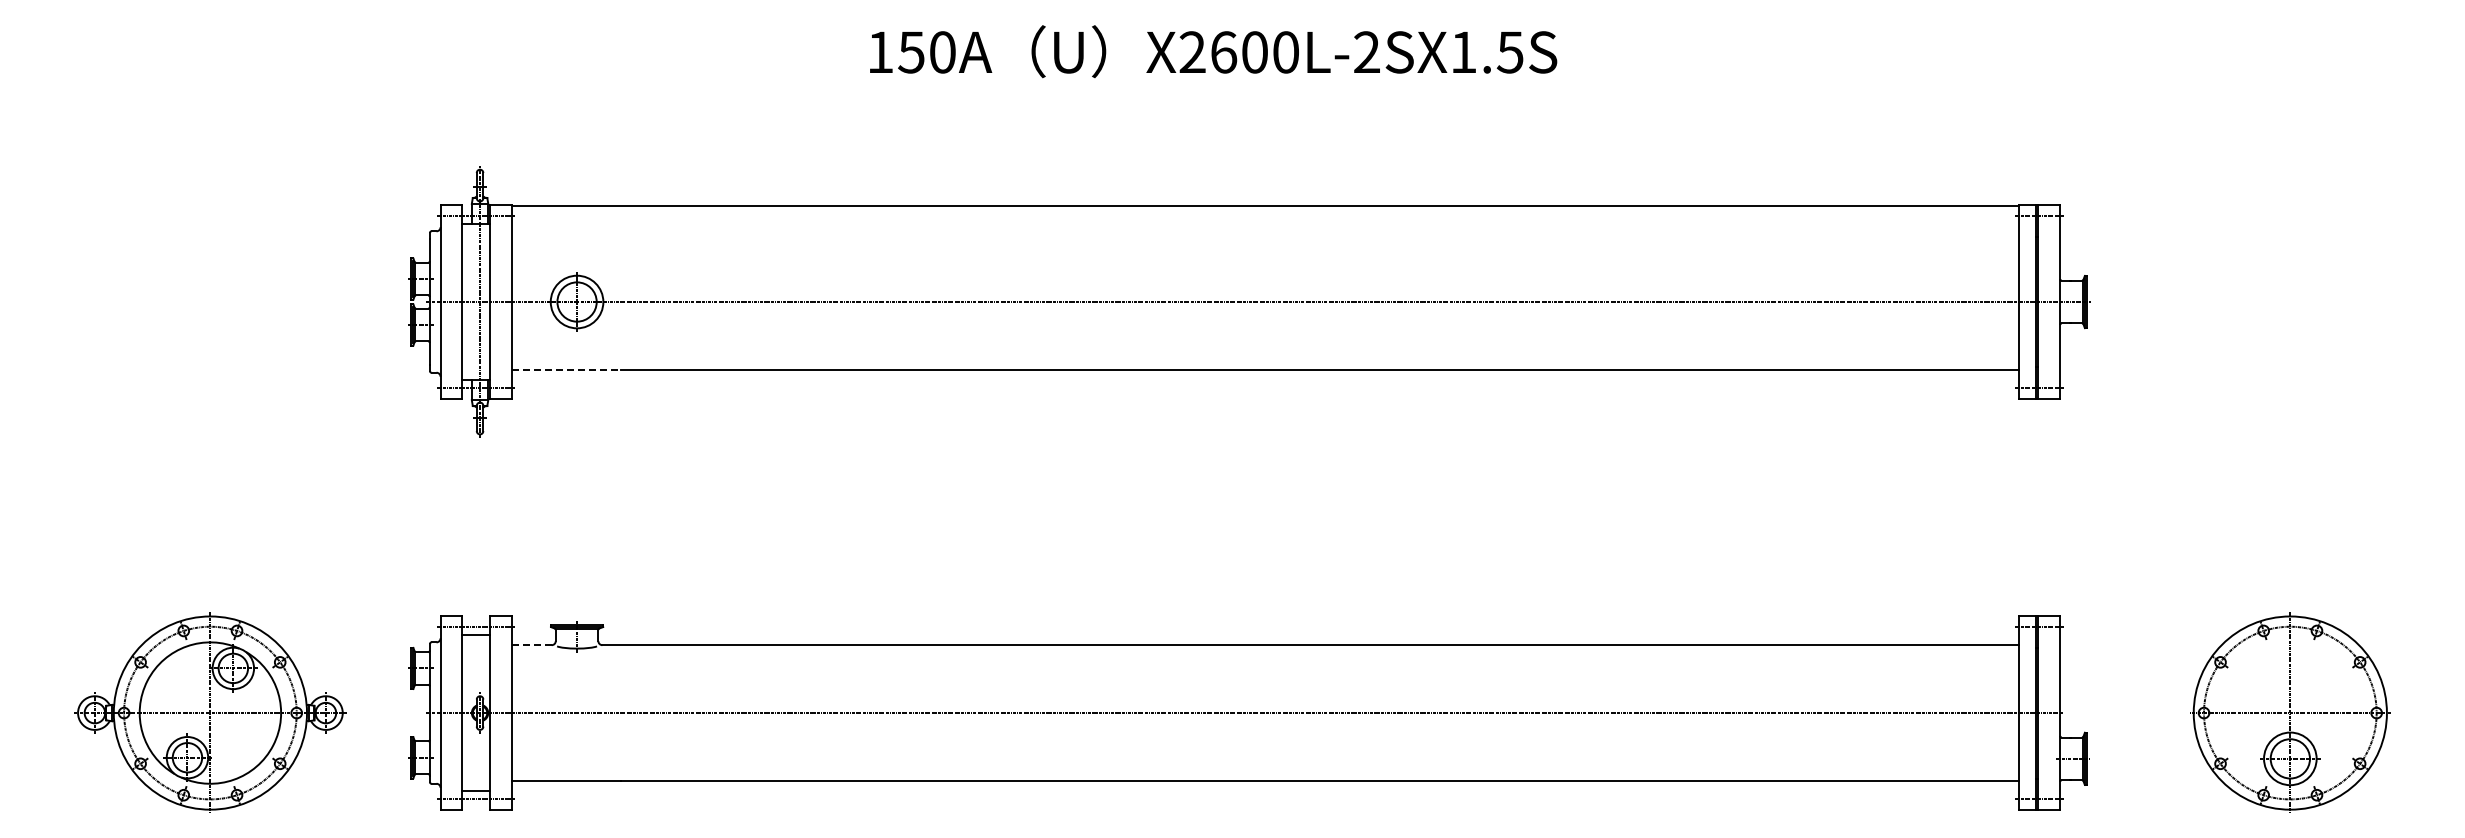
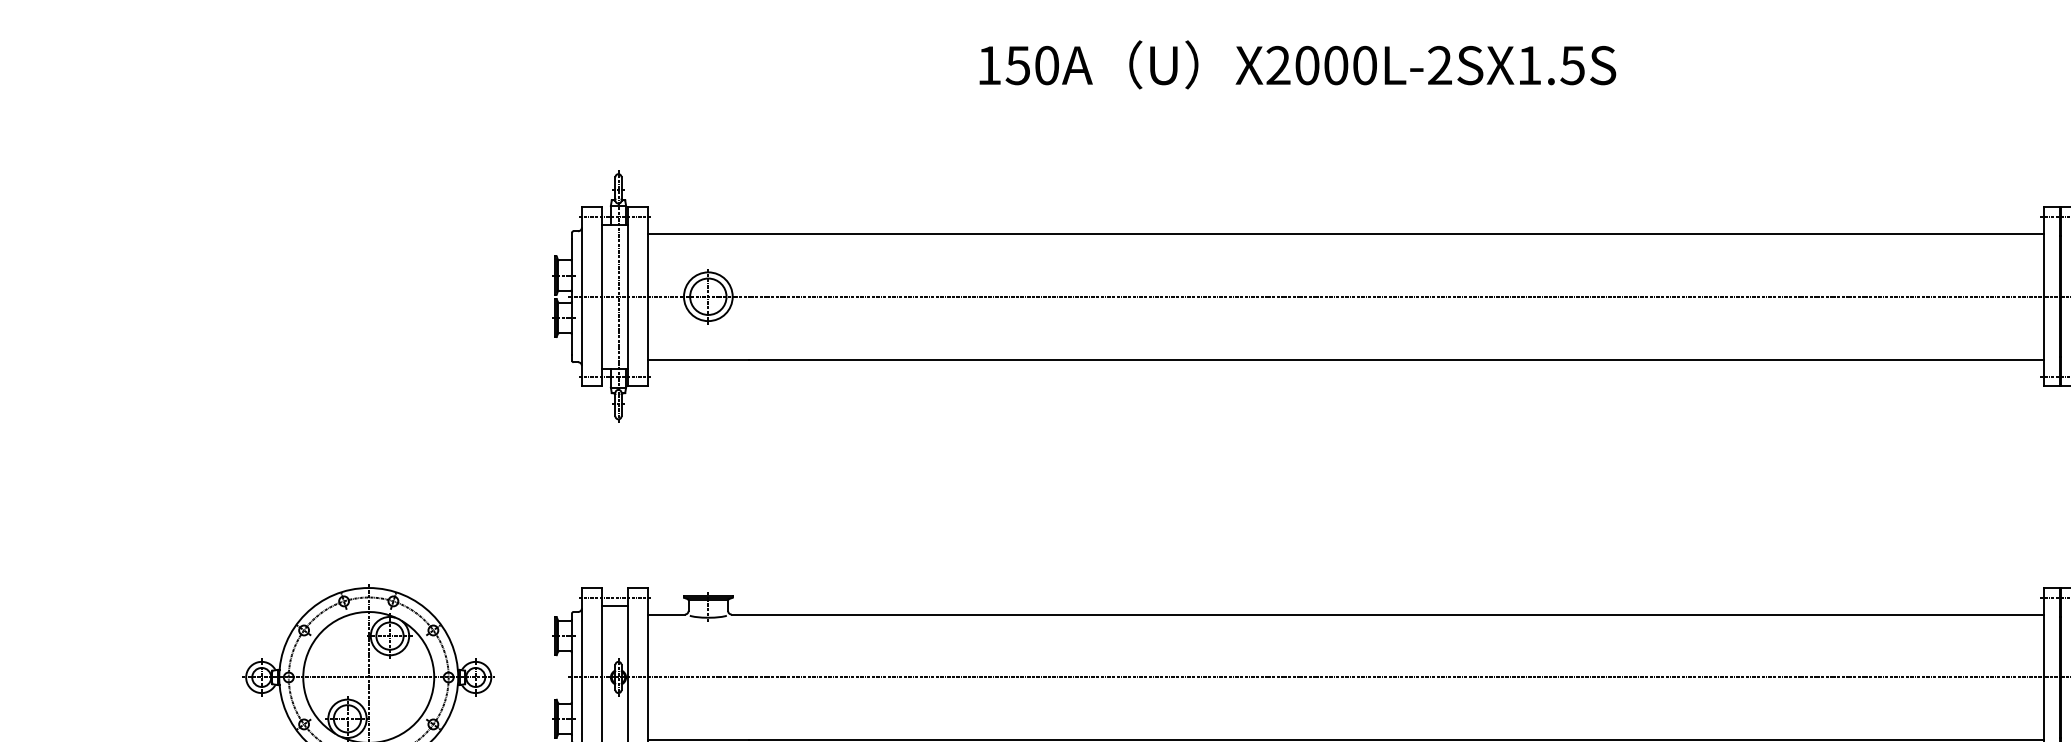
text: (1224, 52) -> (1307, 65), X2600L-2SX1.5S -> X2000L-2SX1.5S
line: (1265, 206) -> (1345, 234), moved
line: (567, 369) -> (699, 359), dashed -> solid
line: (531, 645) -> (666, 614), dashed -> solid

